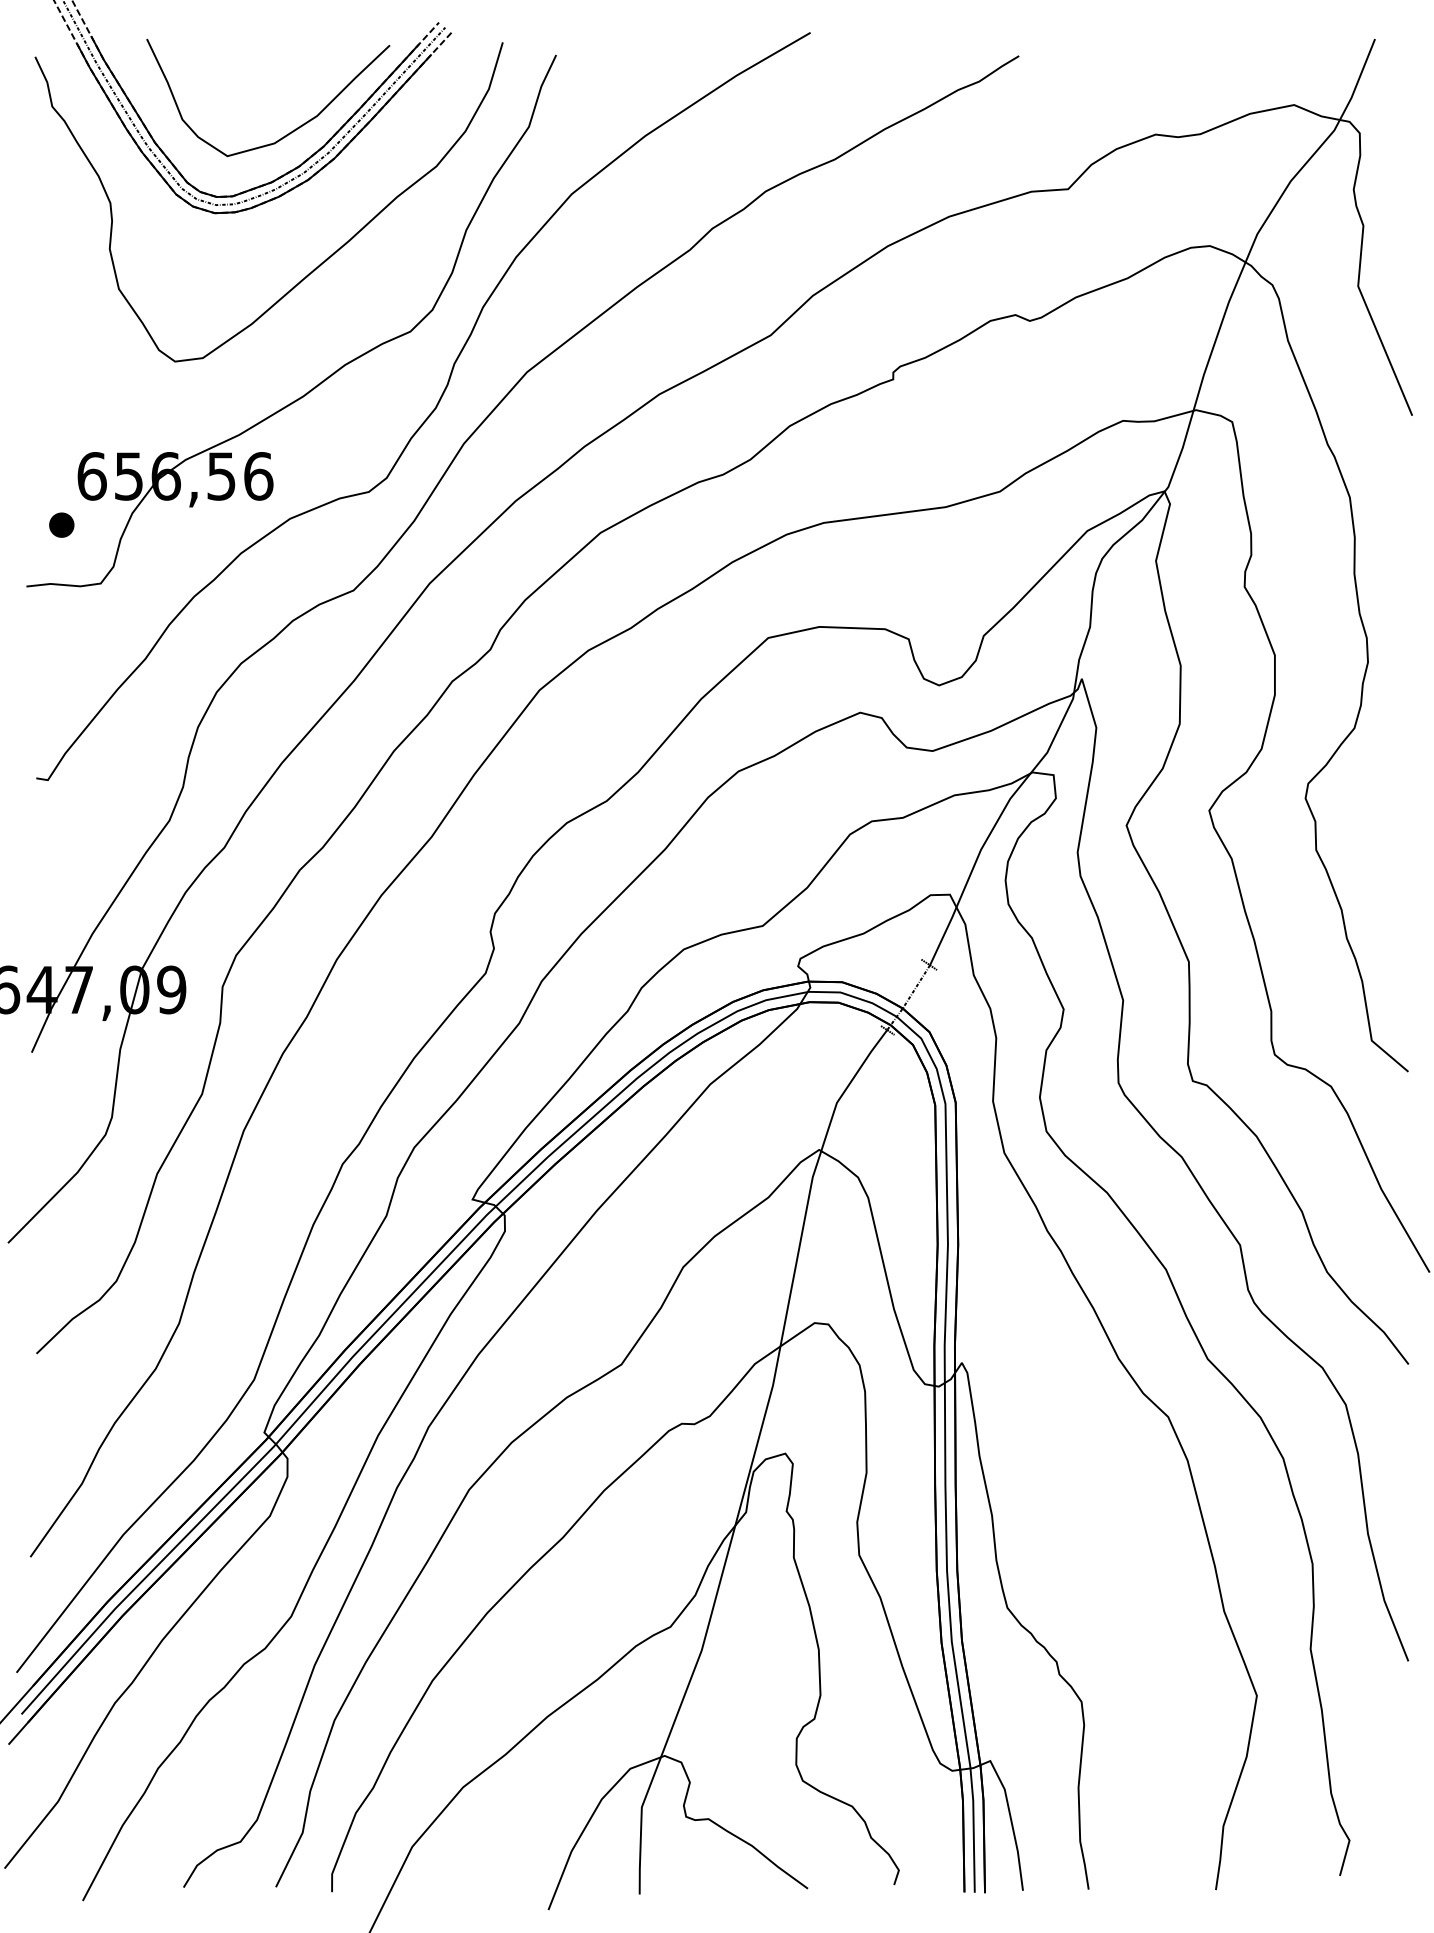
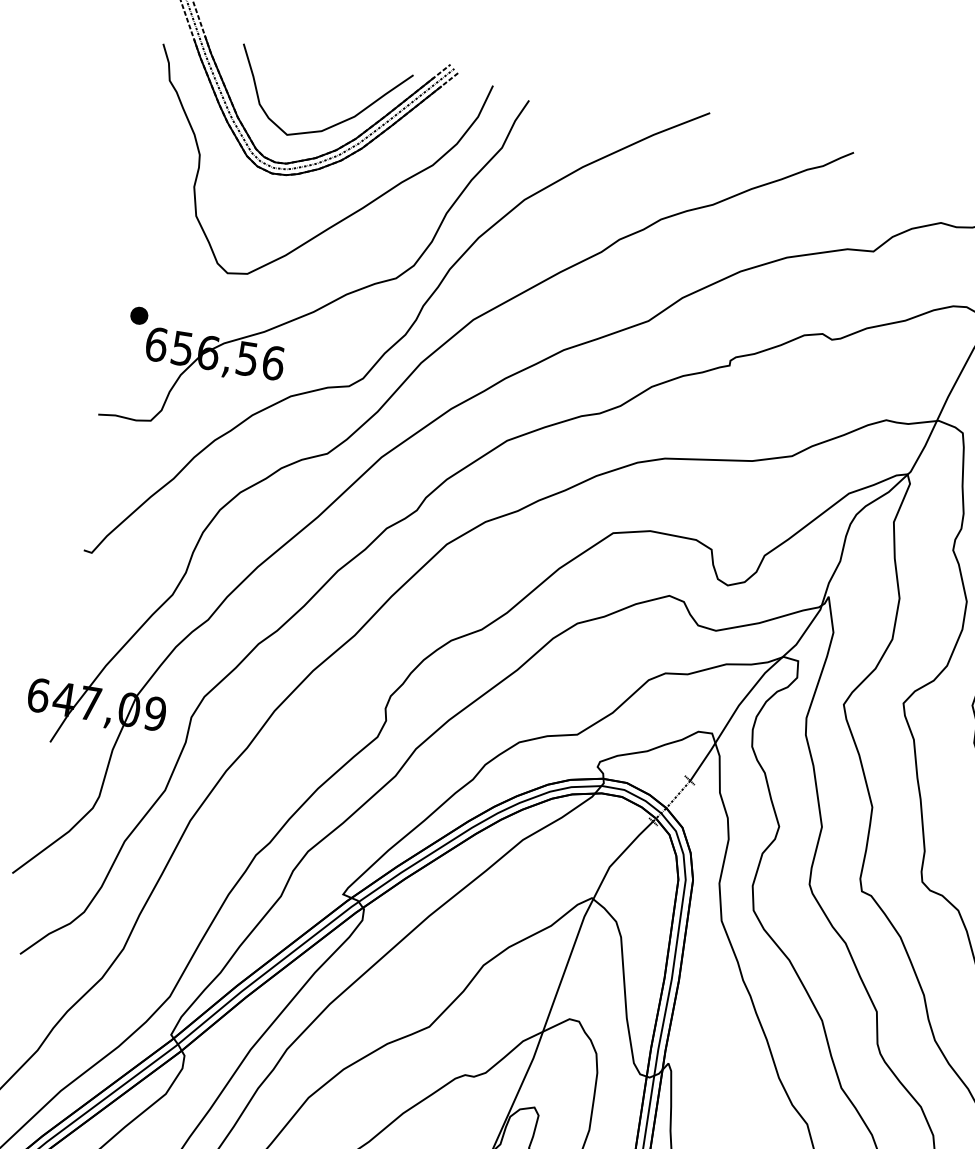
part: (61, 524) -> (139, 315), moved

